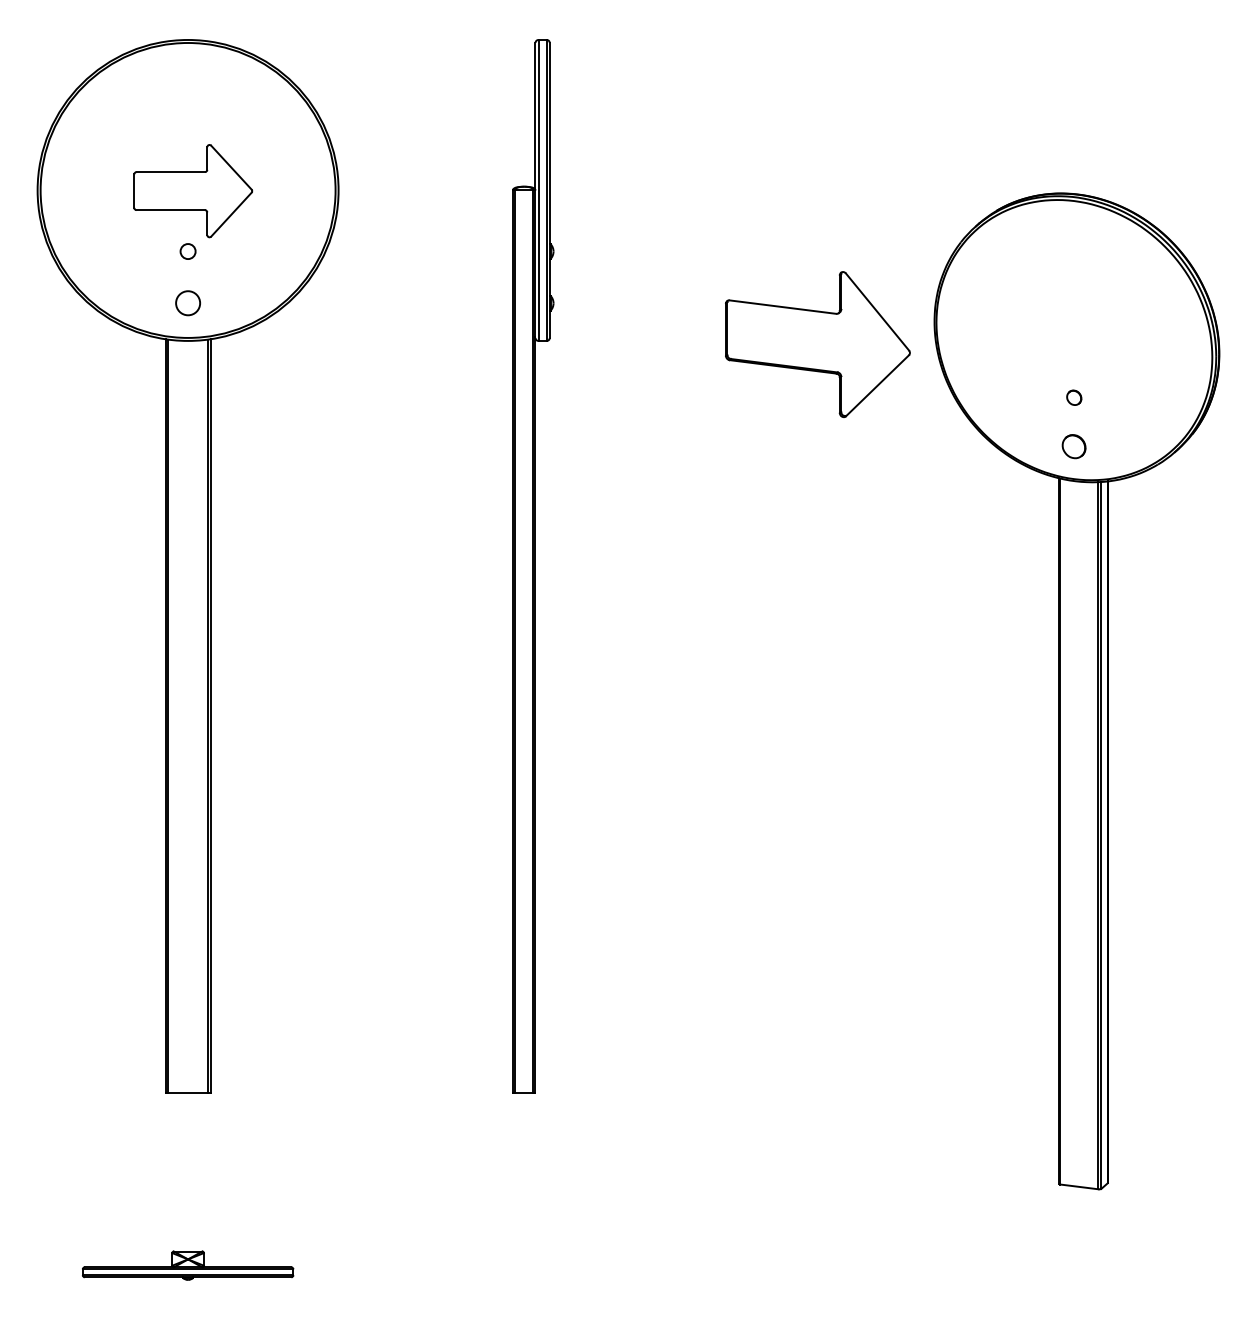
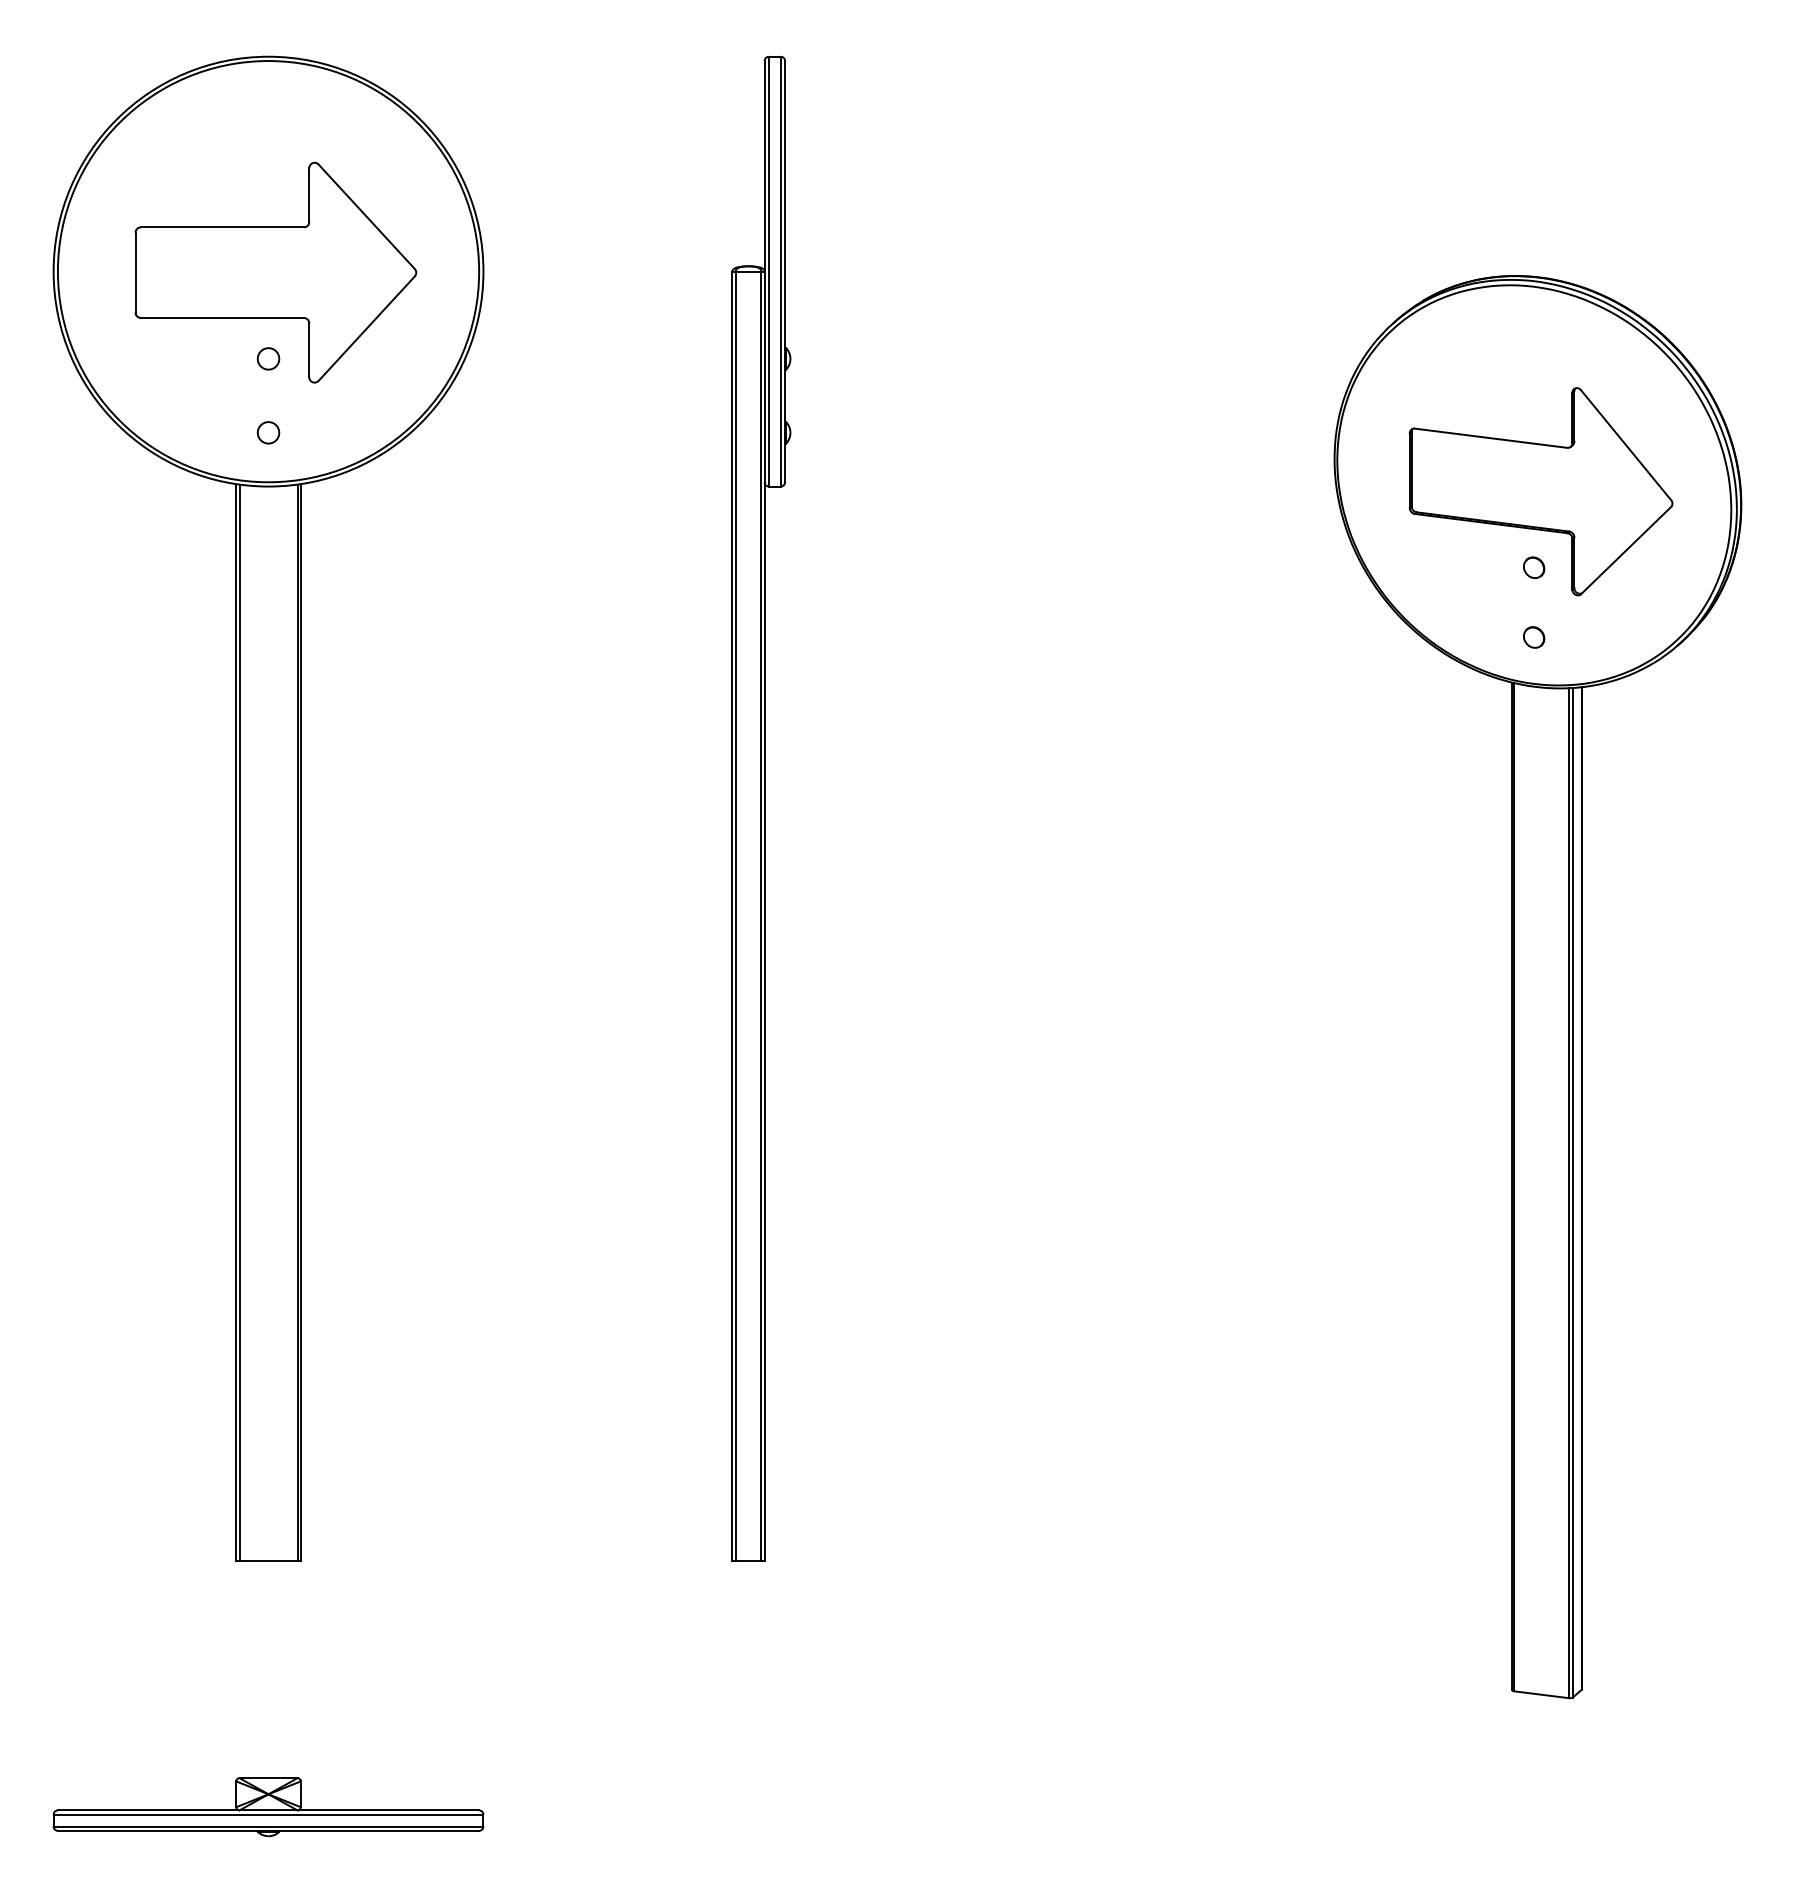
part: (192, 191) -> (275, 272), size x1.67
circle: (188, 303) -> (268, 432), size x0.62
part: (817, 344) -> (1540, 491), moved
part: (1074, 446) -> (1534, 637), size x0.62
part: (188, 1265) -> (268, 1807), size x1.43

